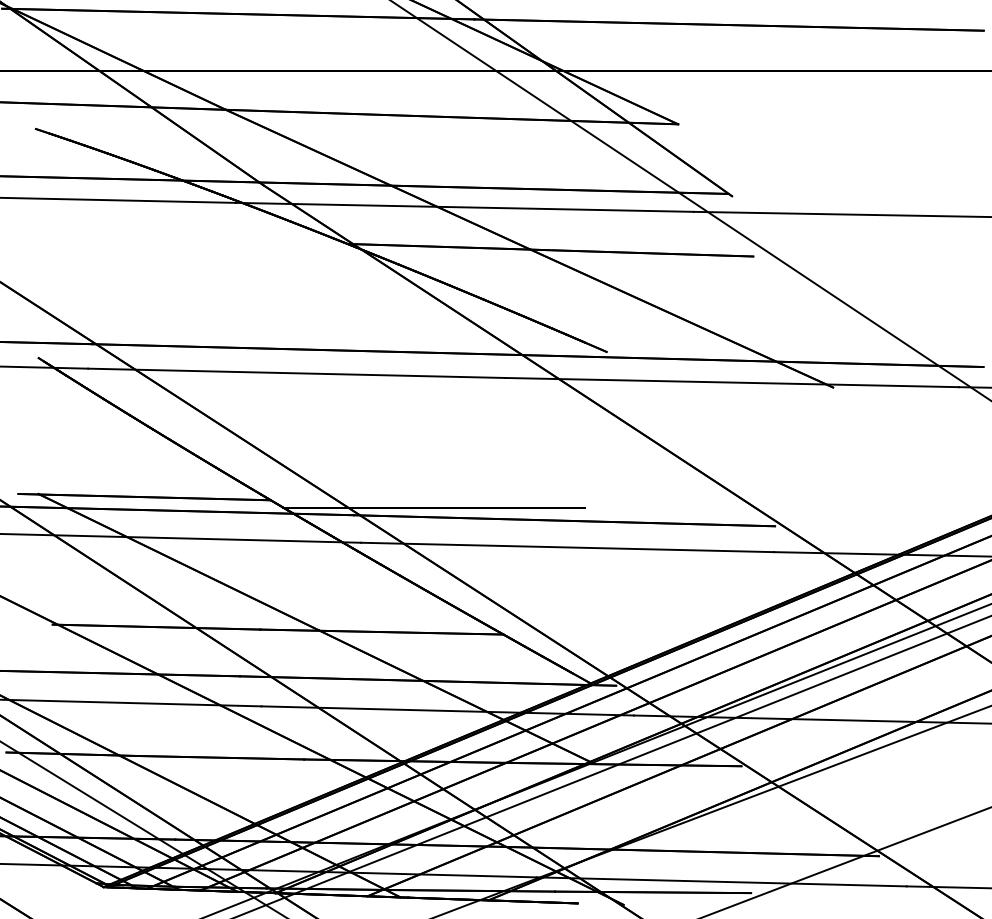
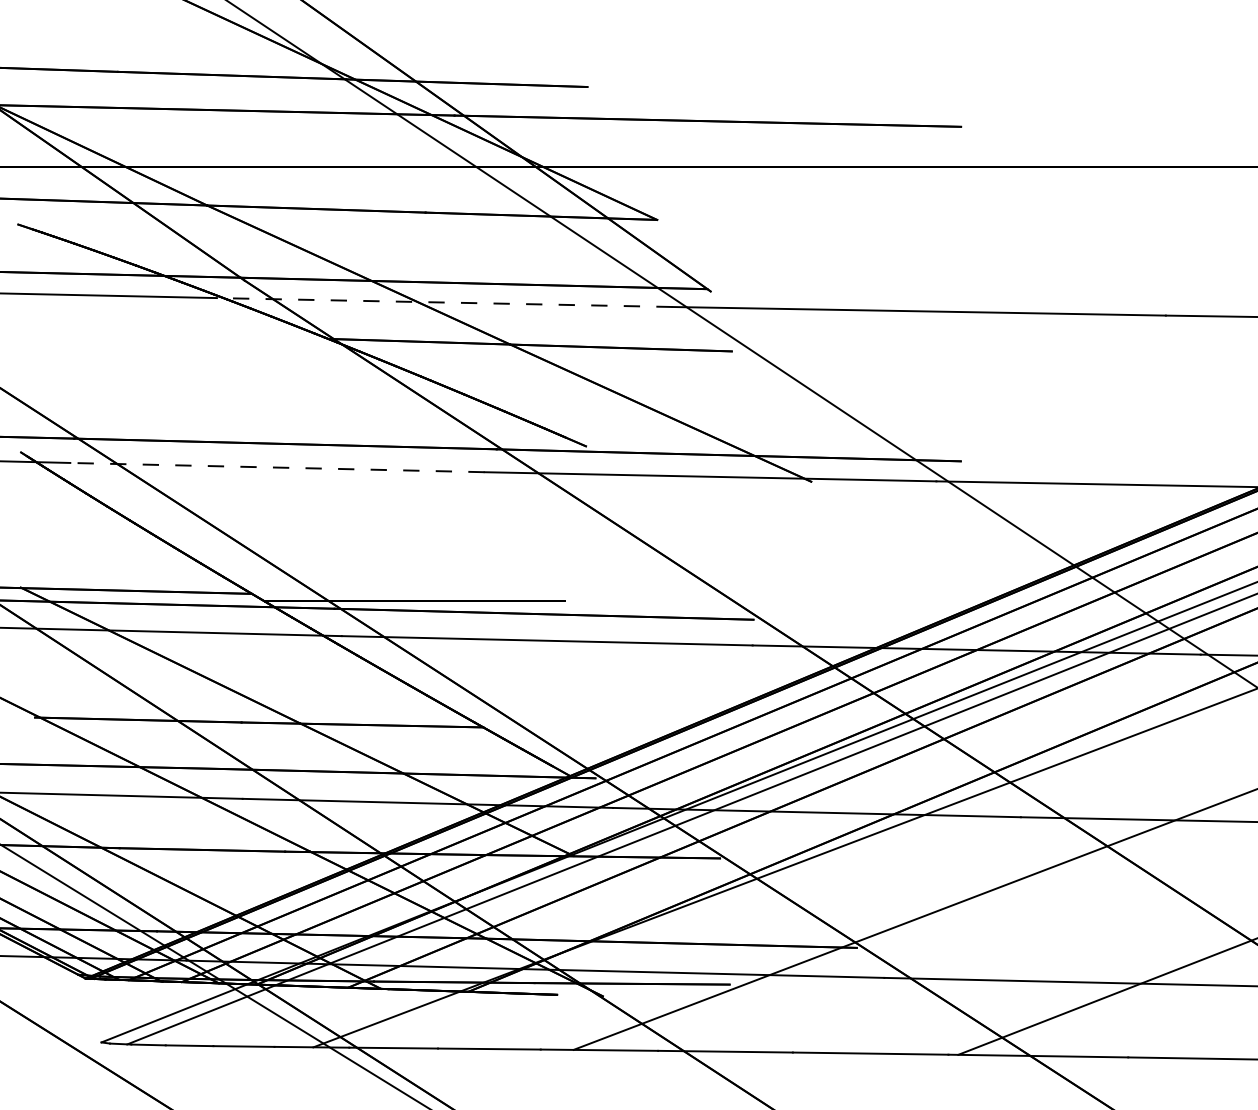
line: (464, 207) -> (444, 302), solid -> dashed
line: (295, 373) -> (276, 467), solid -> dashed

